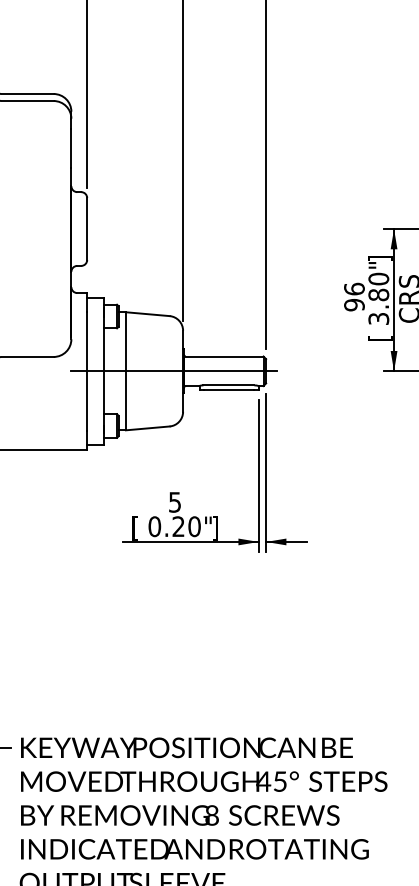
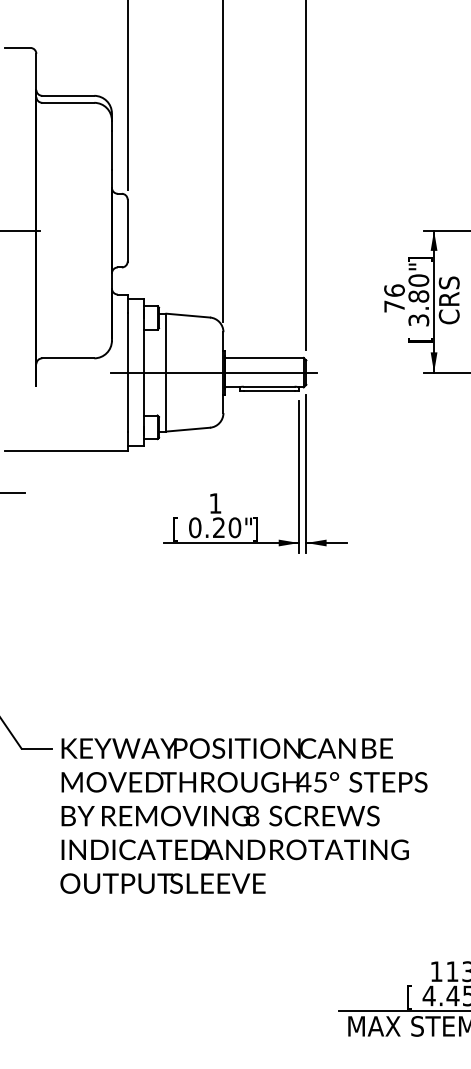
text: (354, 305) -> (394, 306), 96 -> 76
text: (175, 502) -> (215, 503), 5 -> 1

